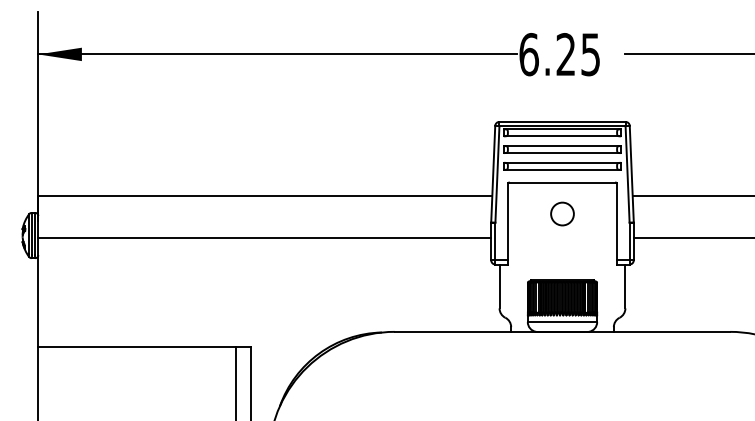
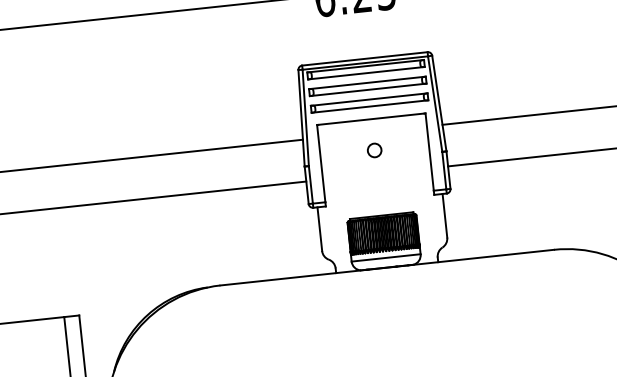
circle: (562, 213) -> (374, 149), size x0.6

